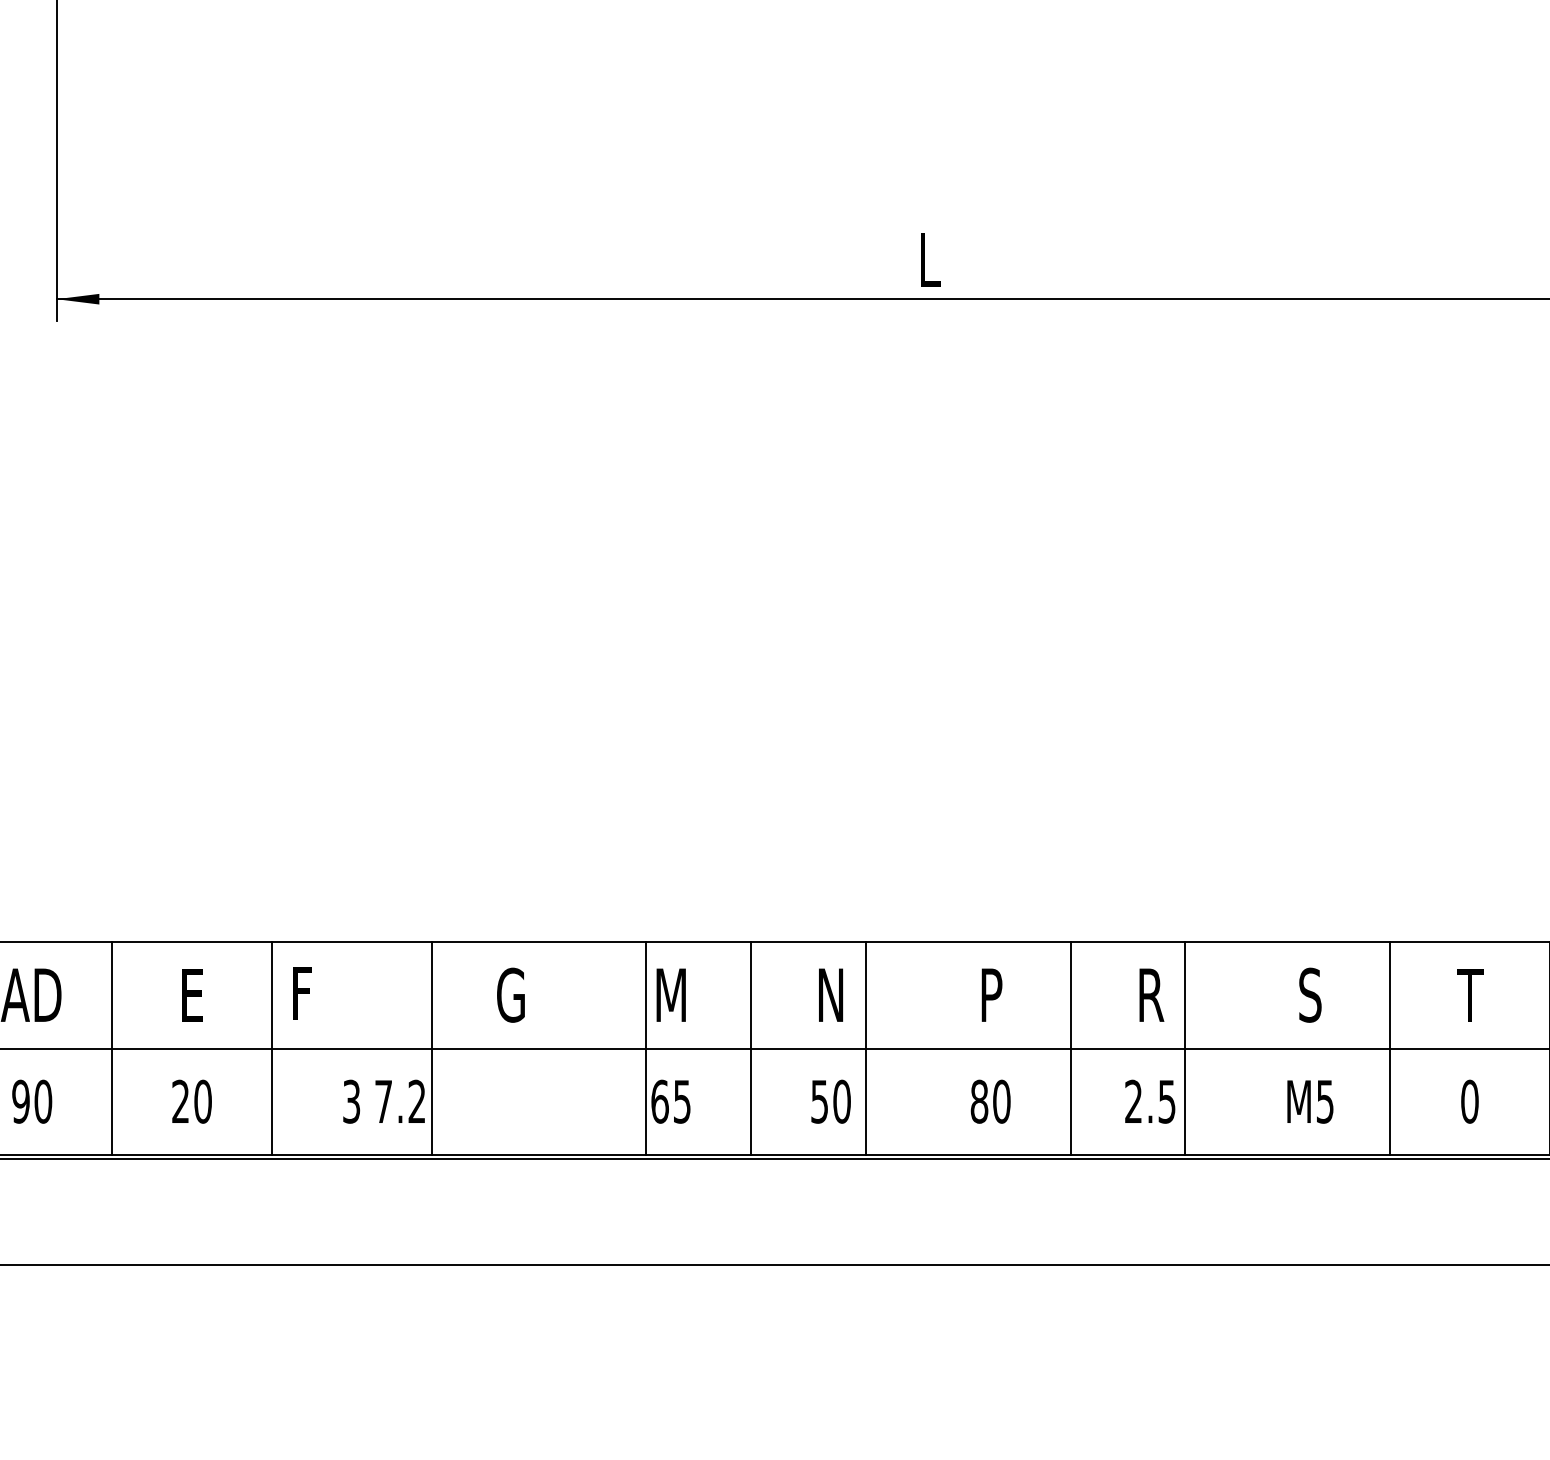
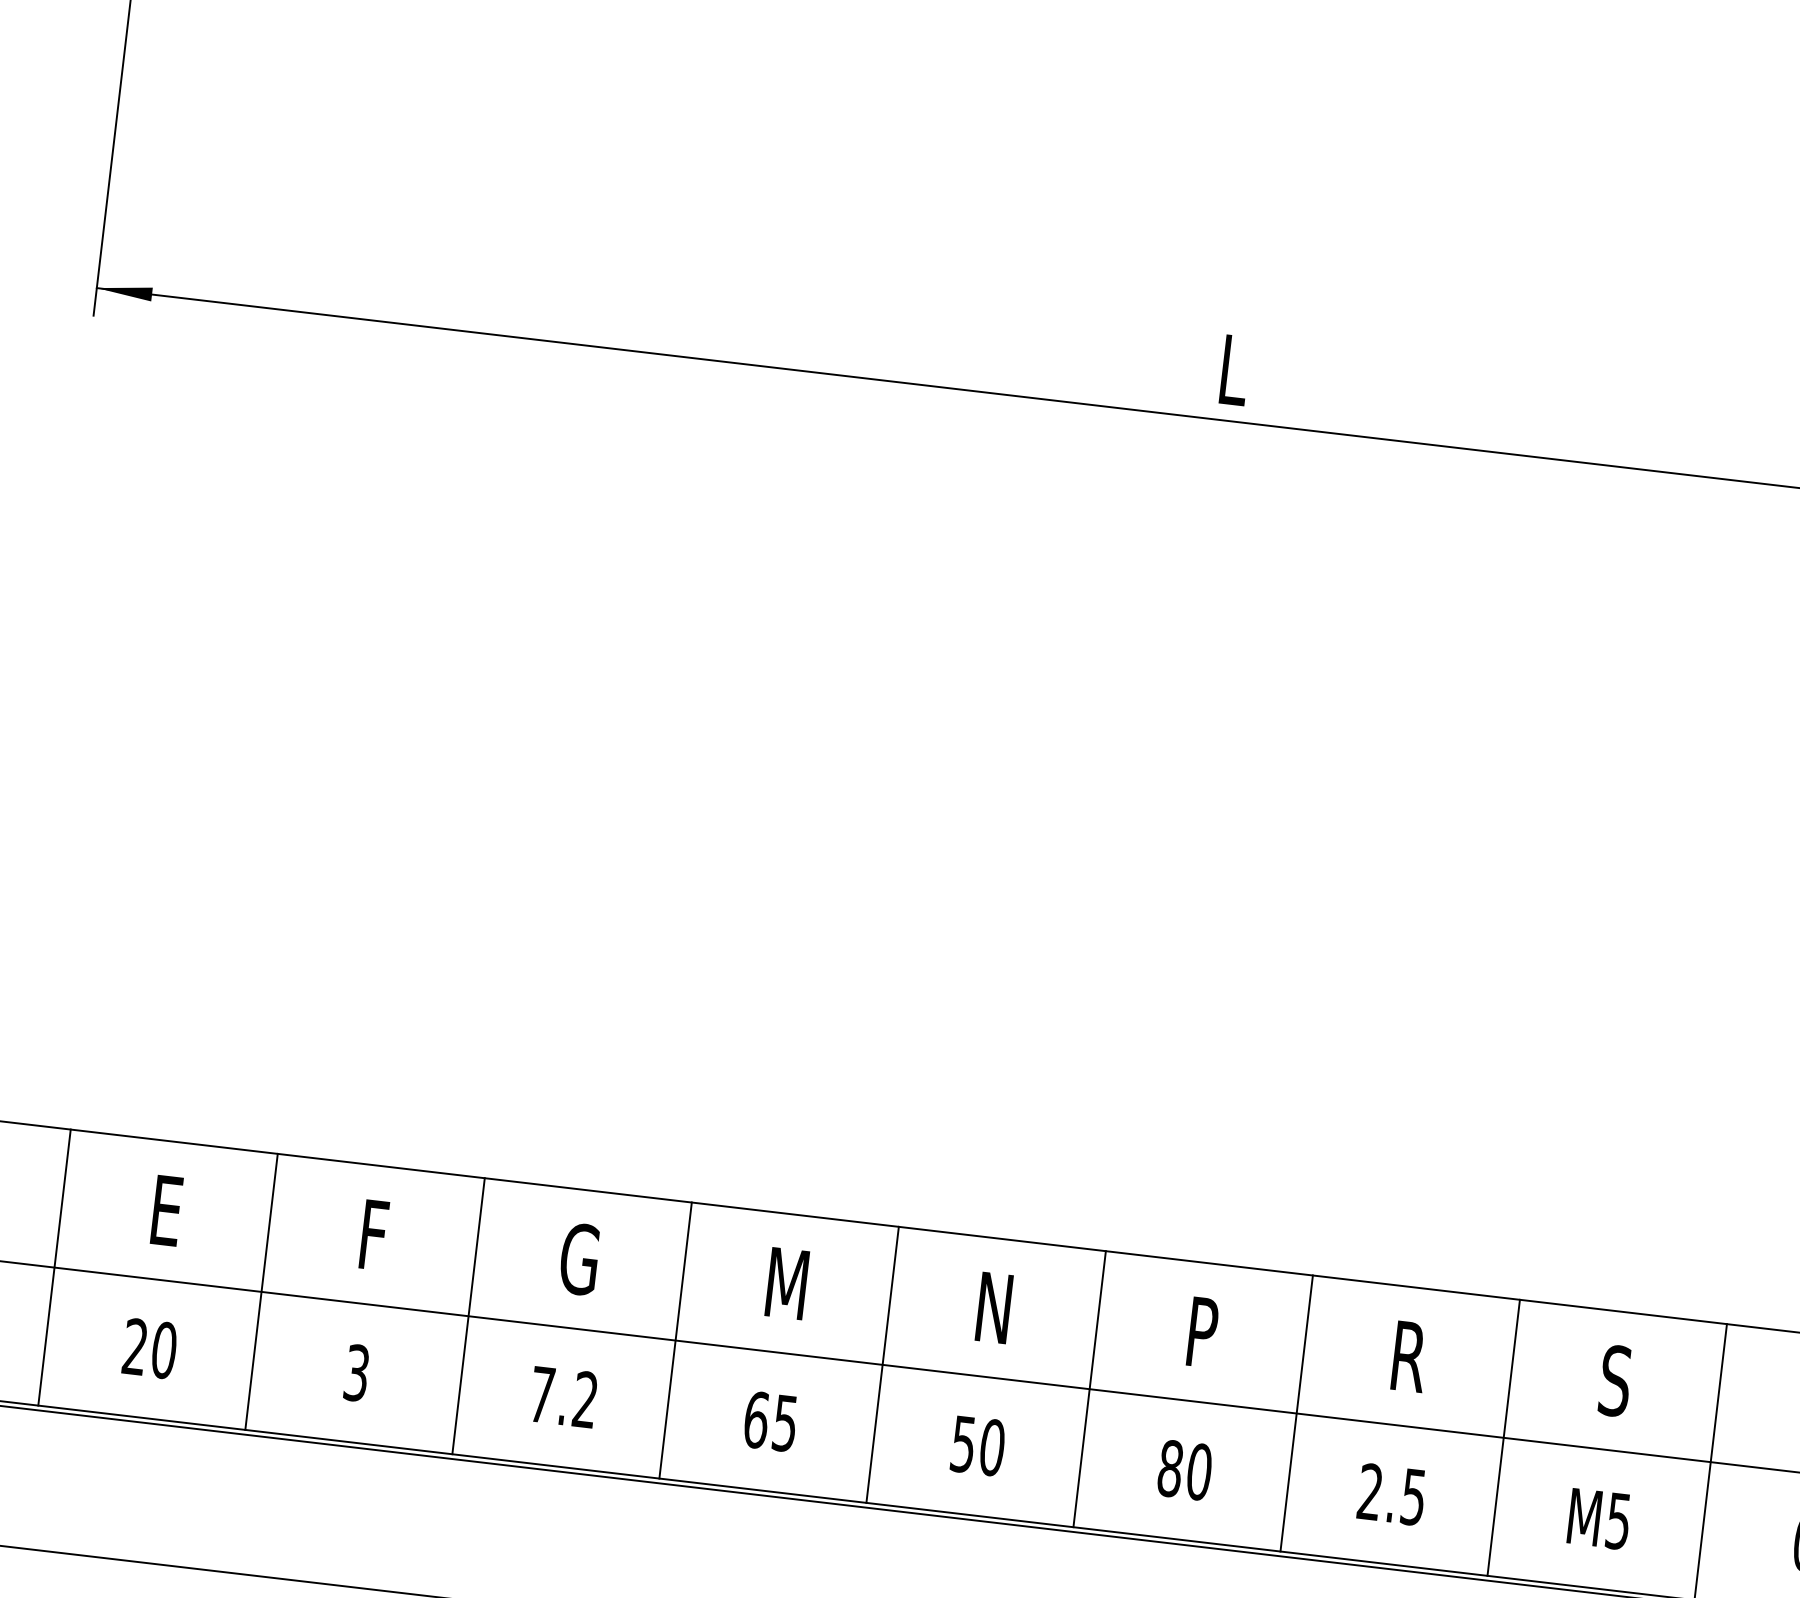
text: (302, 993) -> (374, 1235), moved
line: (646, 1048) -> (675, 1340), moved
line: (865, 1048) -> (1089, 1389), moved
line: (1185, 1048) -> (1503, 1437), moved
text: (399, 1100) -> (562, 1395), moved

